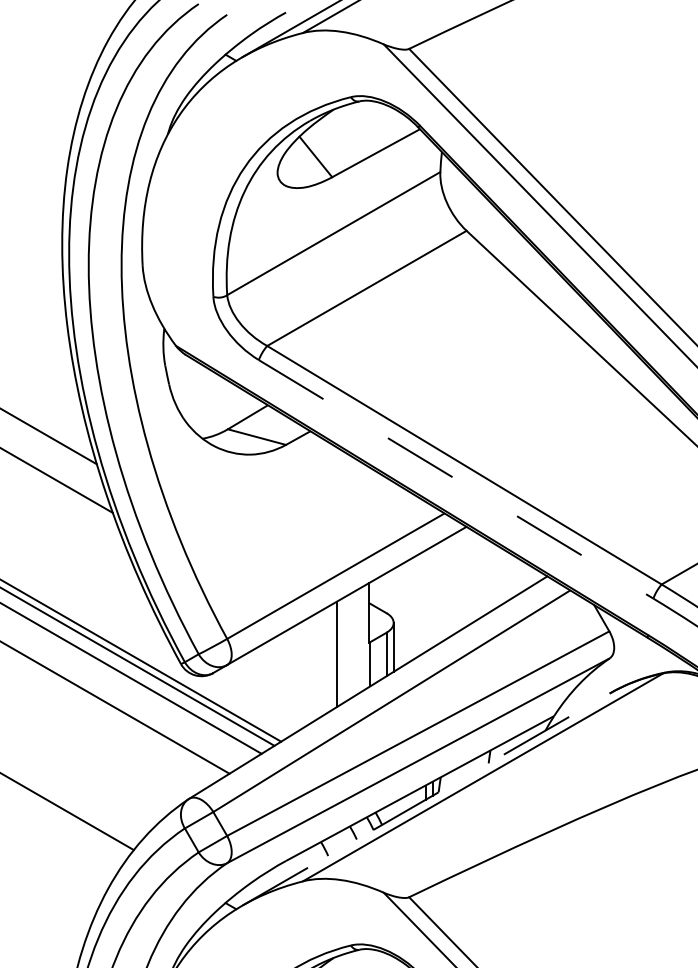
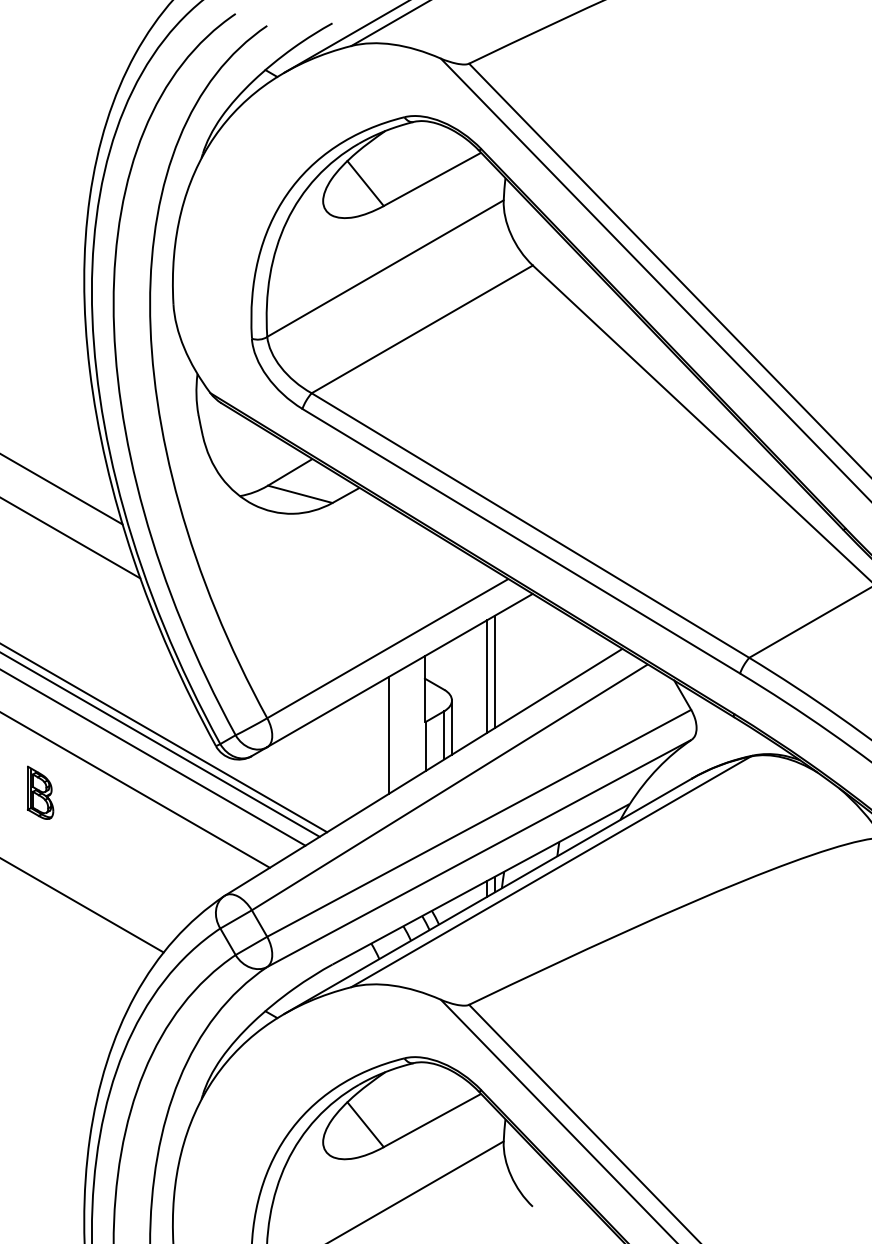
line: (456, 479) -> (521, 541), dashed -> solid
line: (432, 596) -> (495, 671), added
line: (425, 601) -> (487, 676), added
part: (22, 705) -> (40, 792), added
line: (426, 799) -> (488, 896), dashed -> solid

